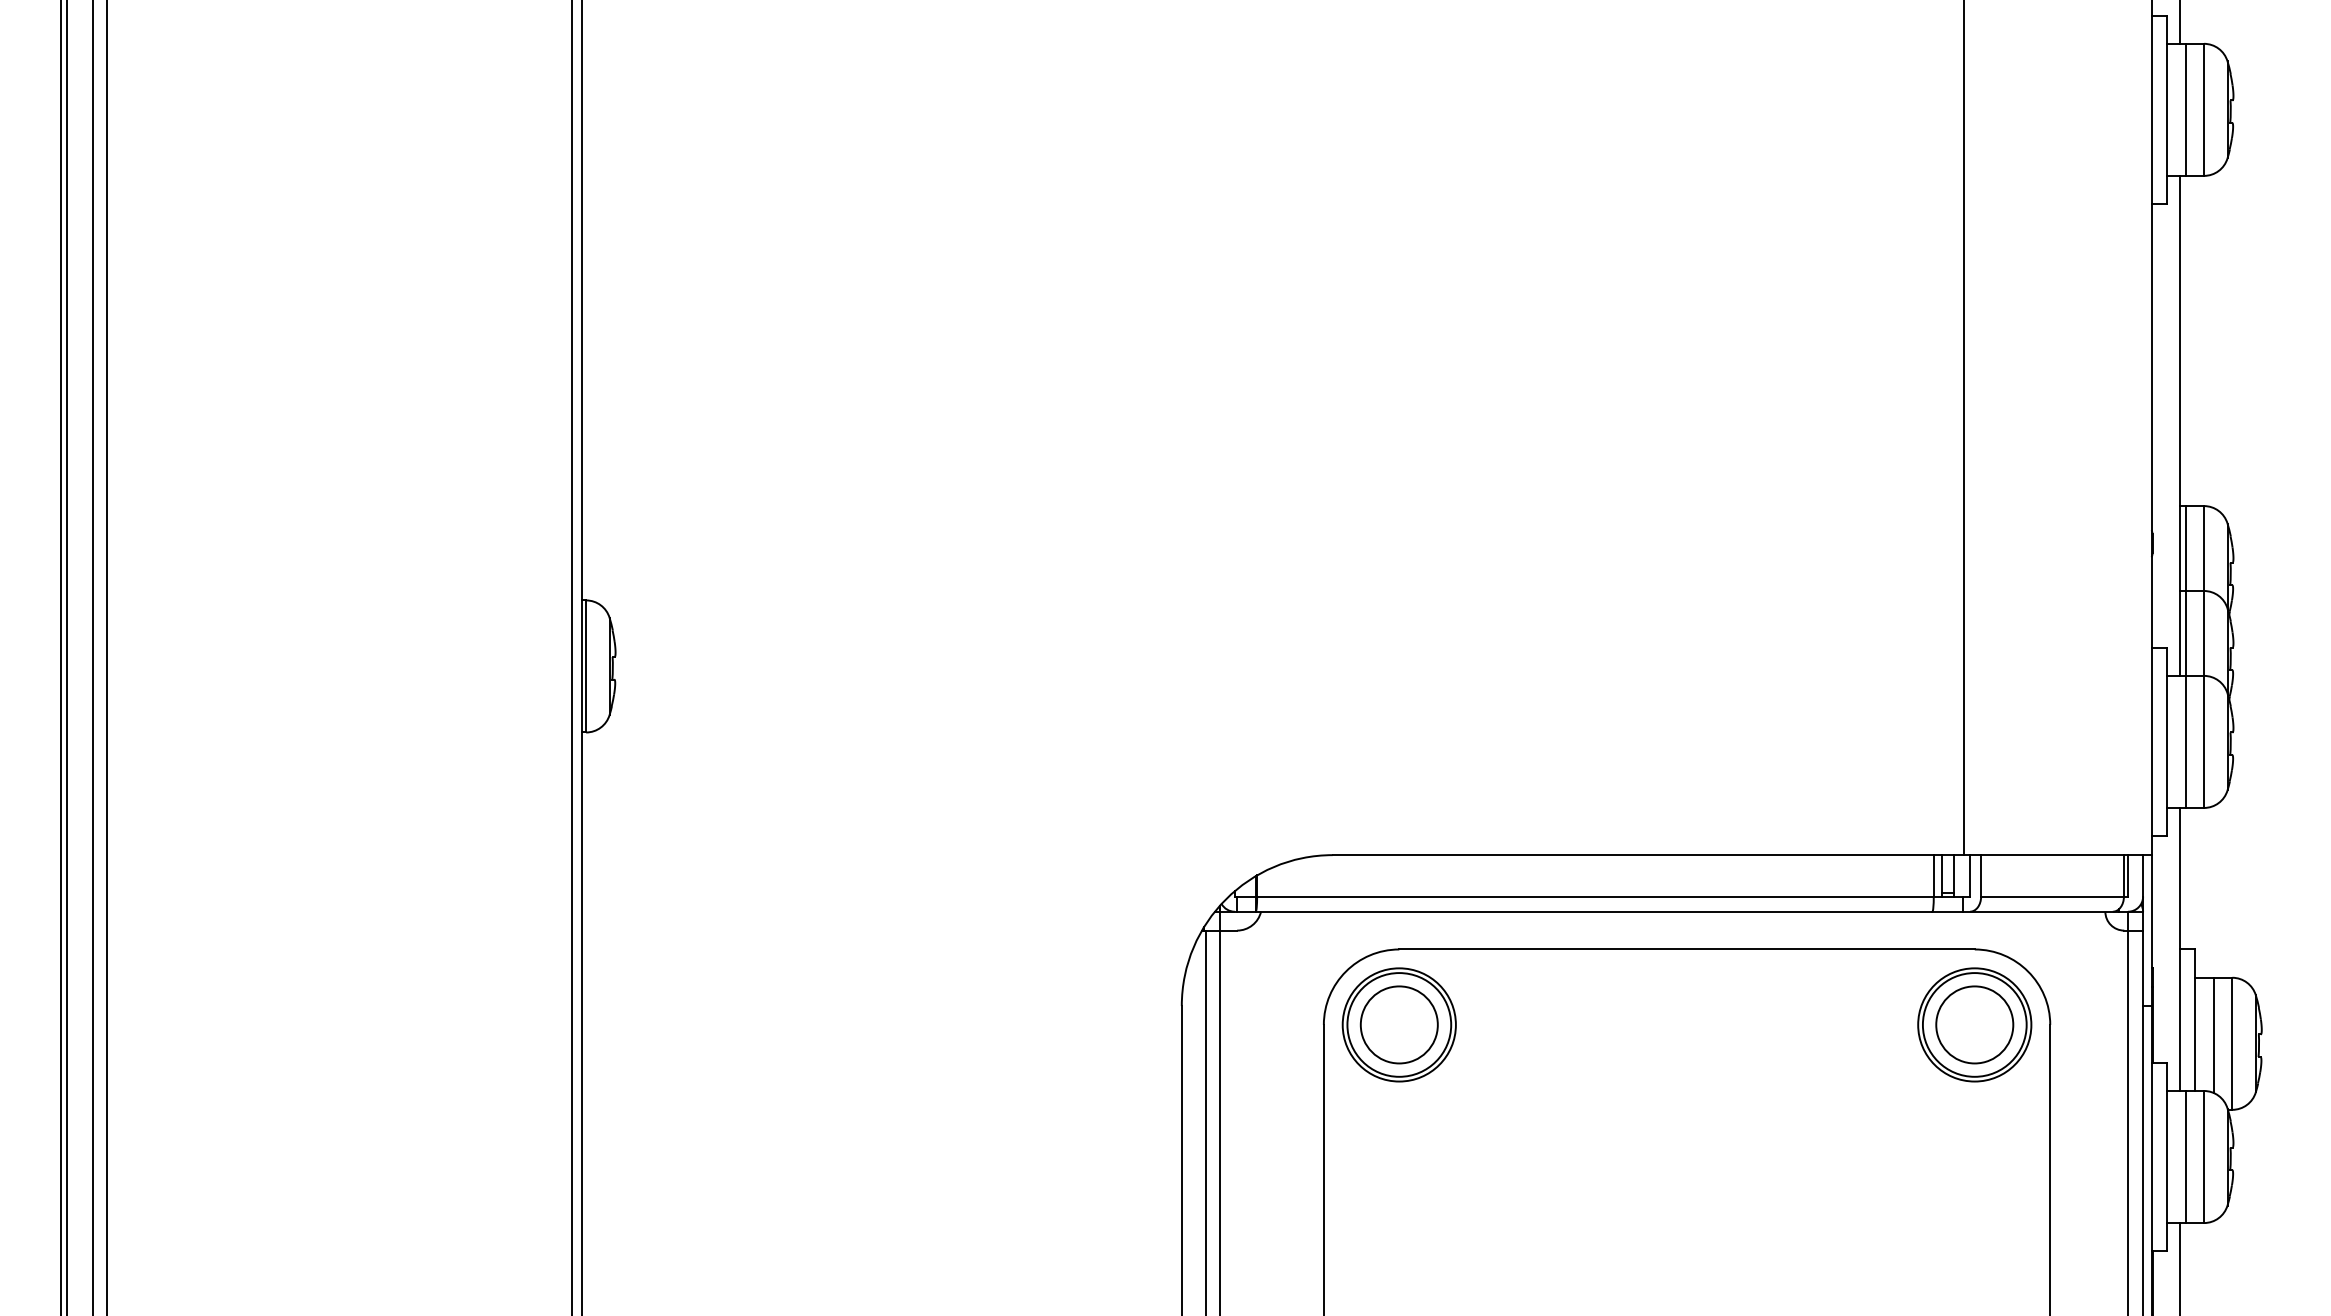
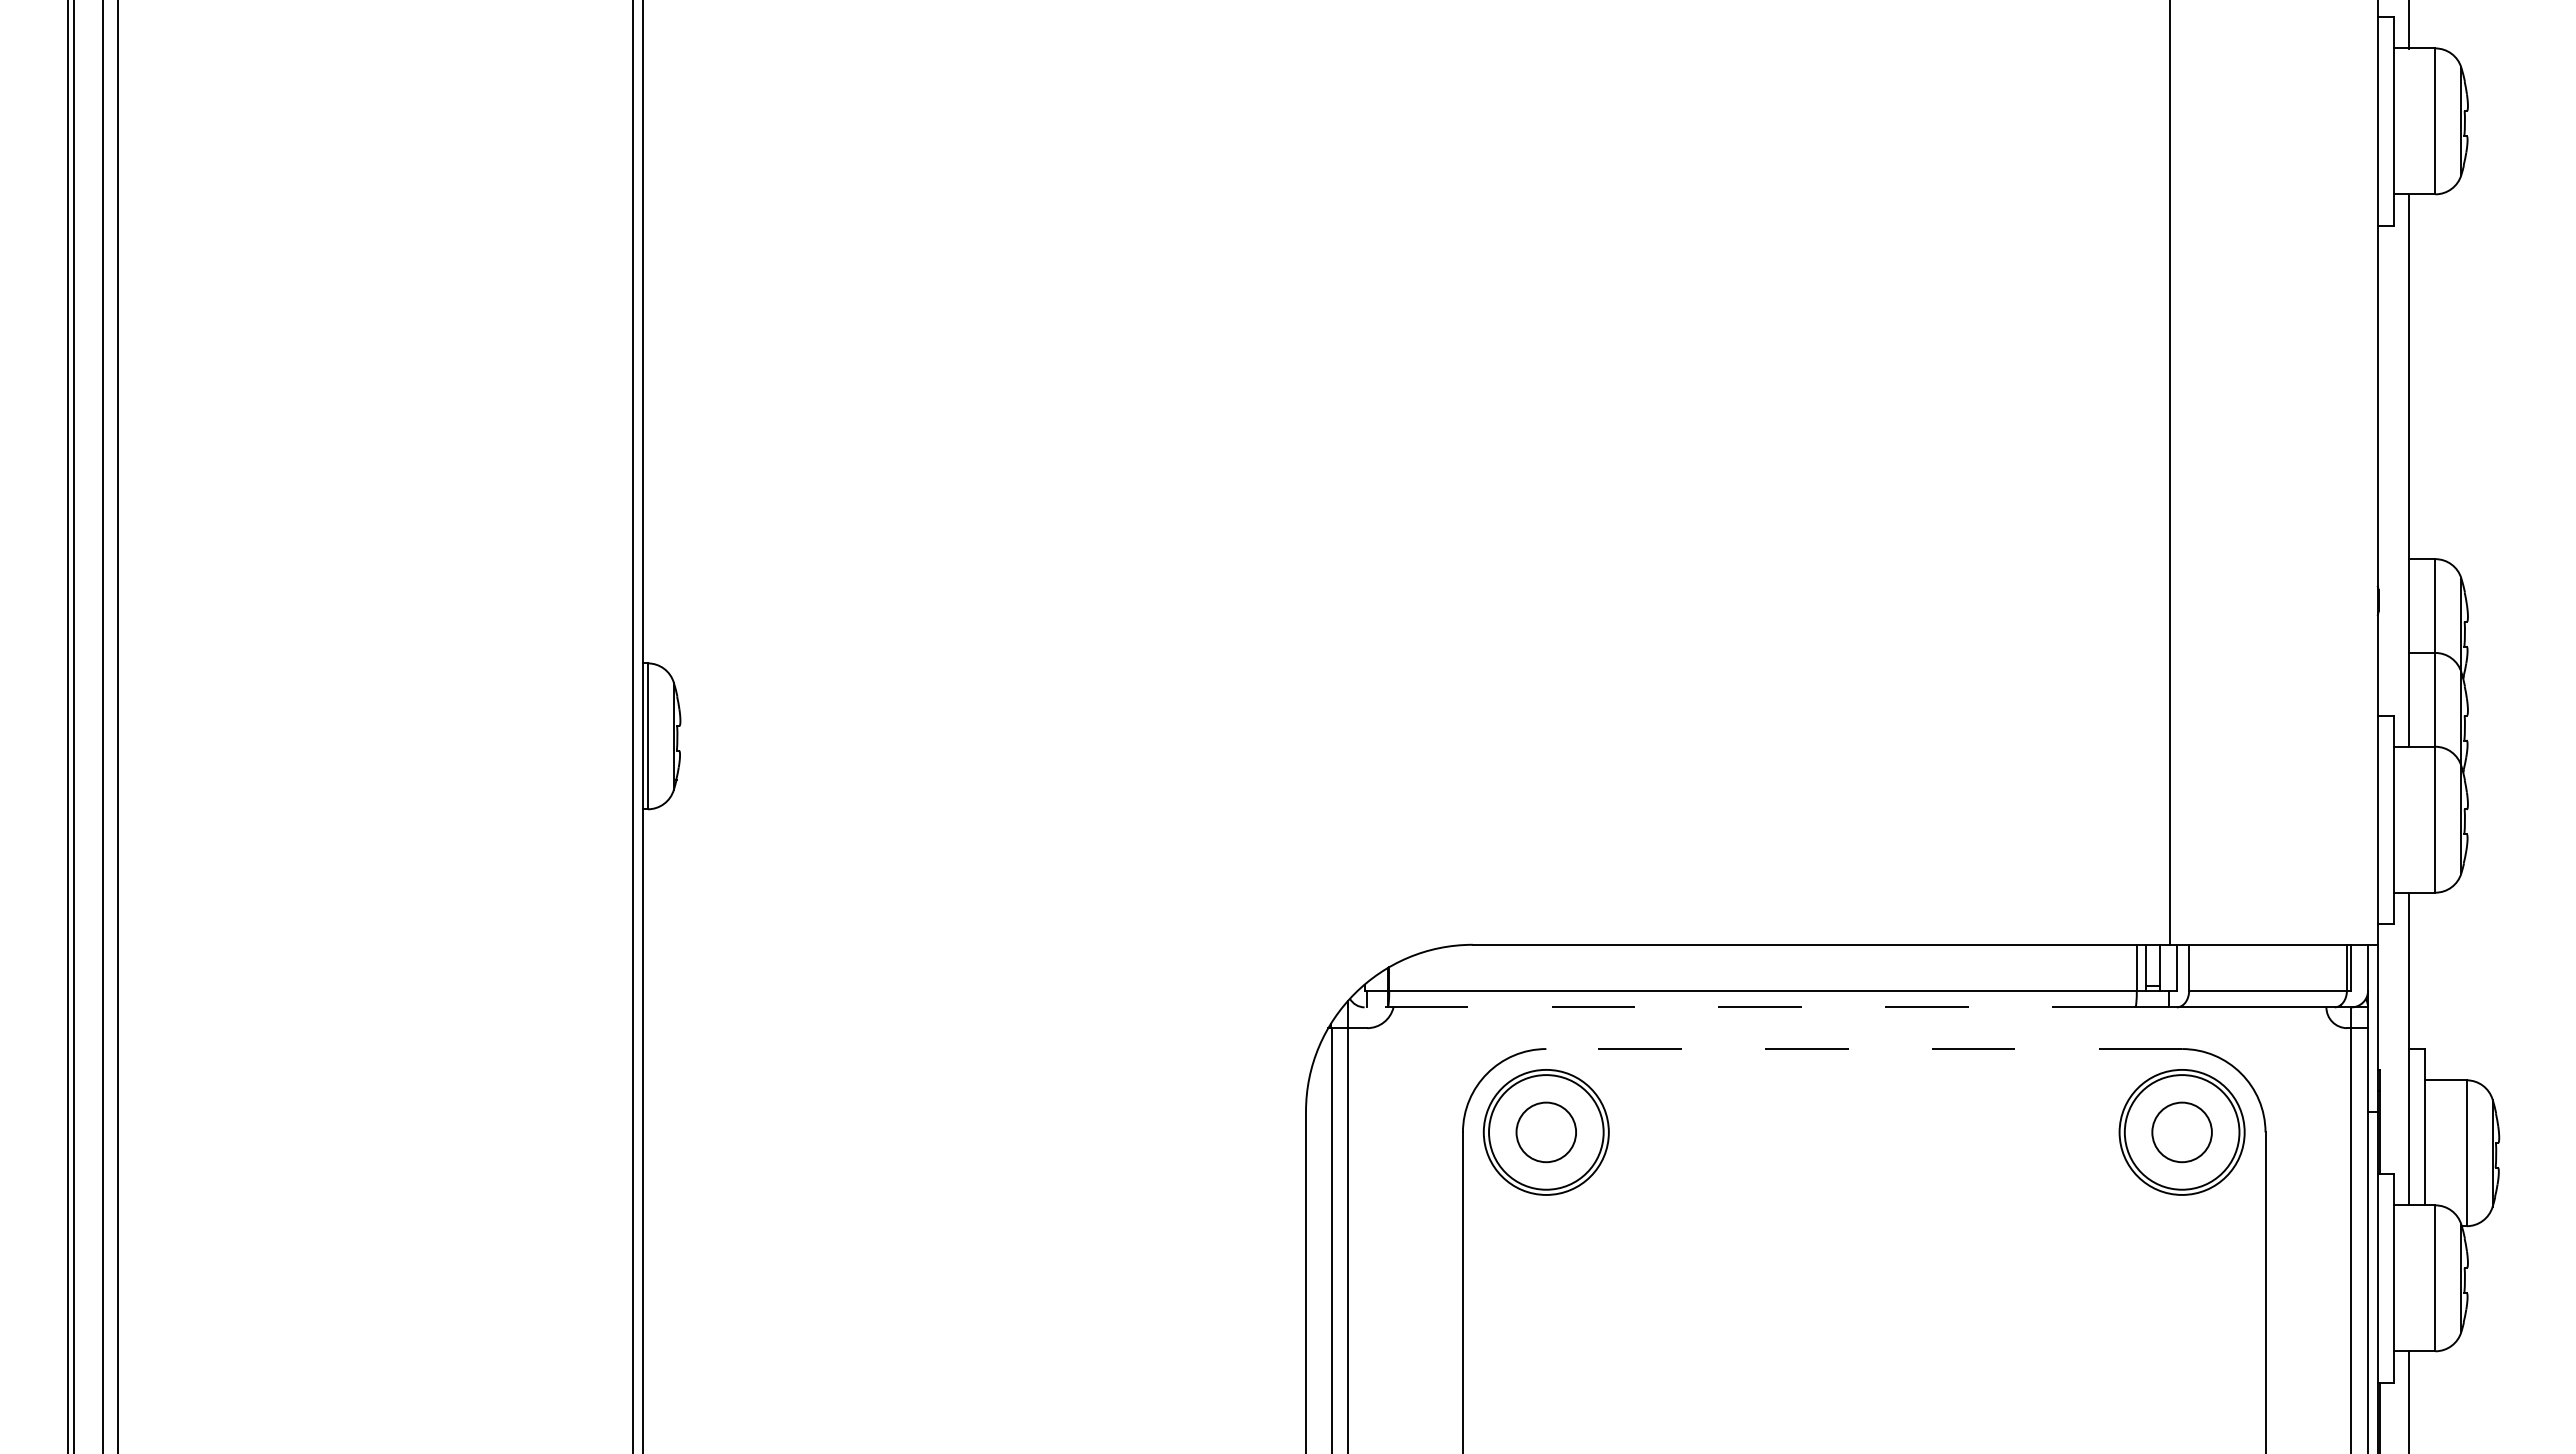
line: (2186, 109) -> (2415, 121), removed
line: (2186, 656) -> (2415, 725), removed
line: (1573, 911) -> (1738, 1007), solid -> dashed
line: (1687, 949) -> (1864, 1049), solid -> dashed
circle: (1398, 1024) -> (1545, 1131), size x0.7
circle: (1974, 1024) -> (2181, 1131), size x0.7
line: (2214, 1034) -> (2446, 1143), removed
line: (2186, 1157) -> (2415, 1278), removed

